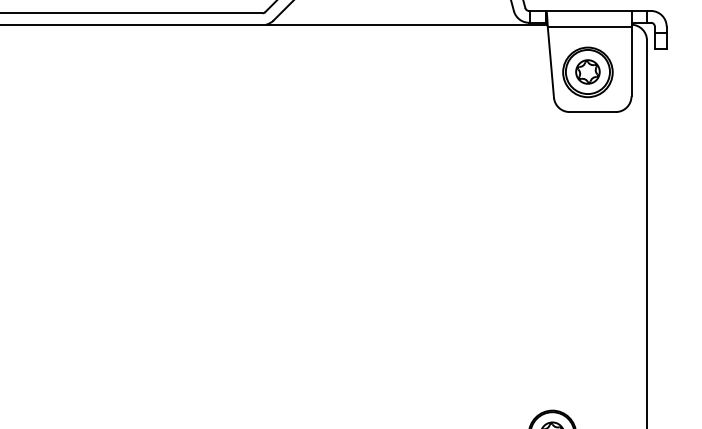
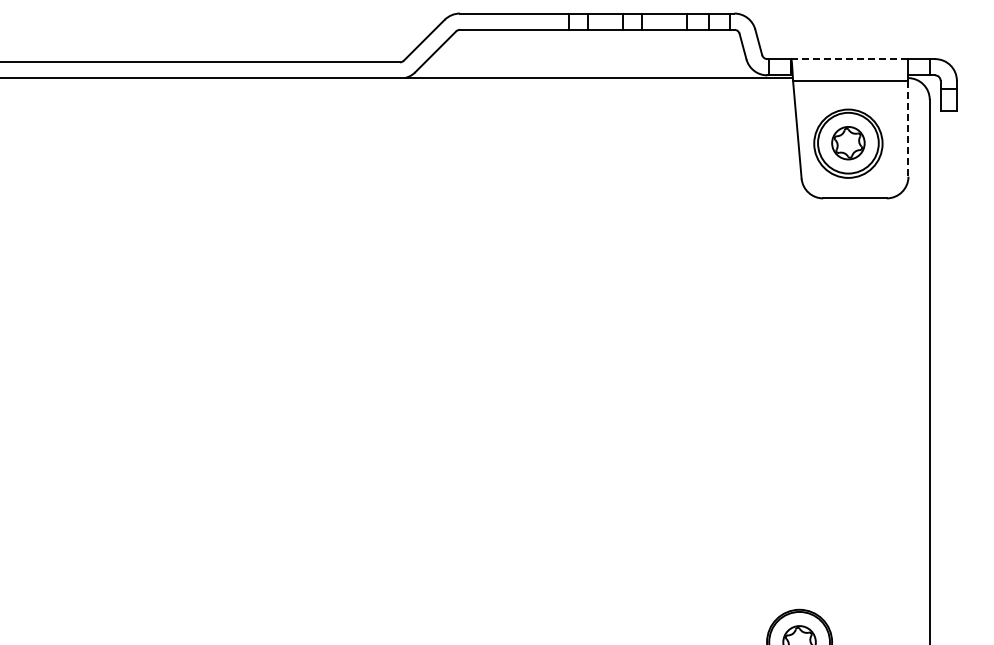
line: (588, 11) -> (849, 59), solid -> dashed
line: (631, 61) -> (908, 128), solid -> dashed

